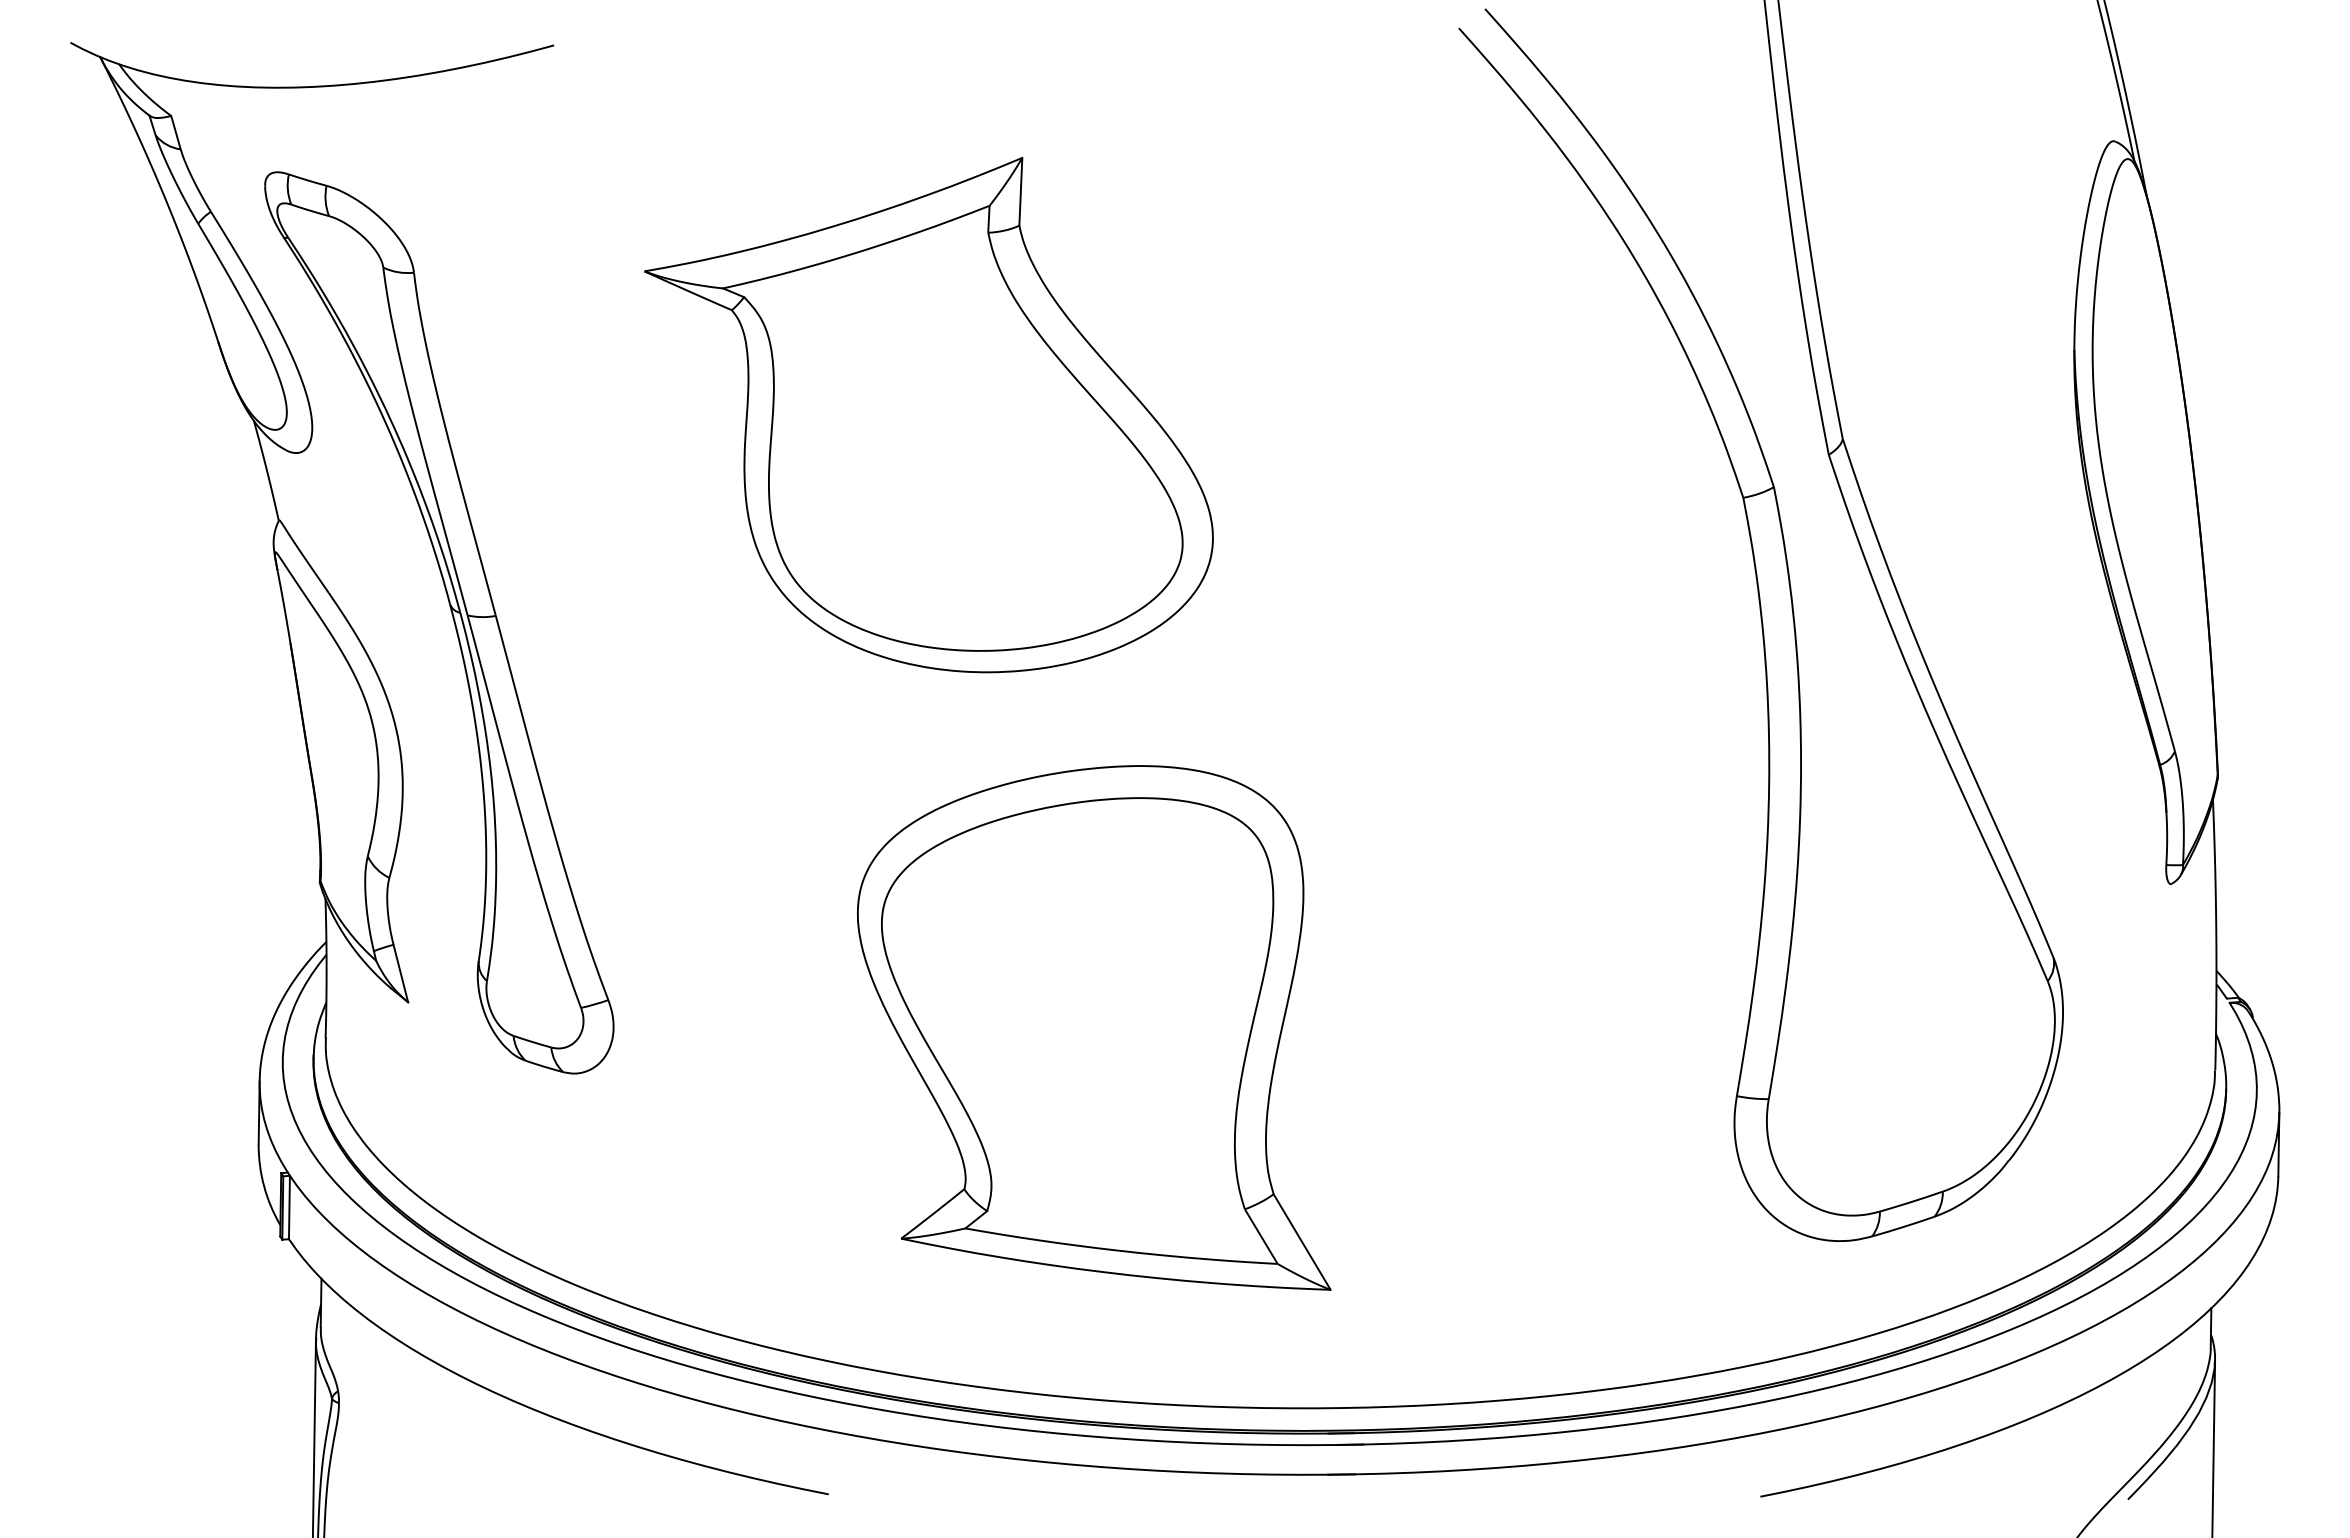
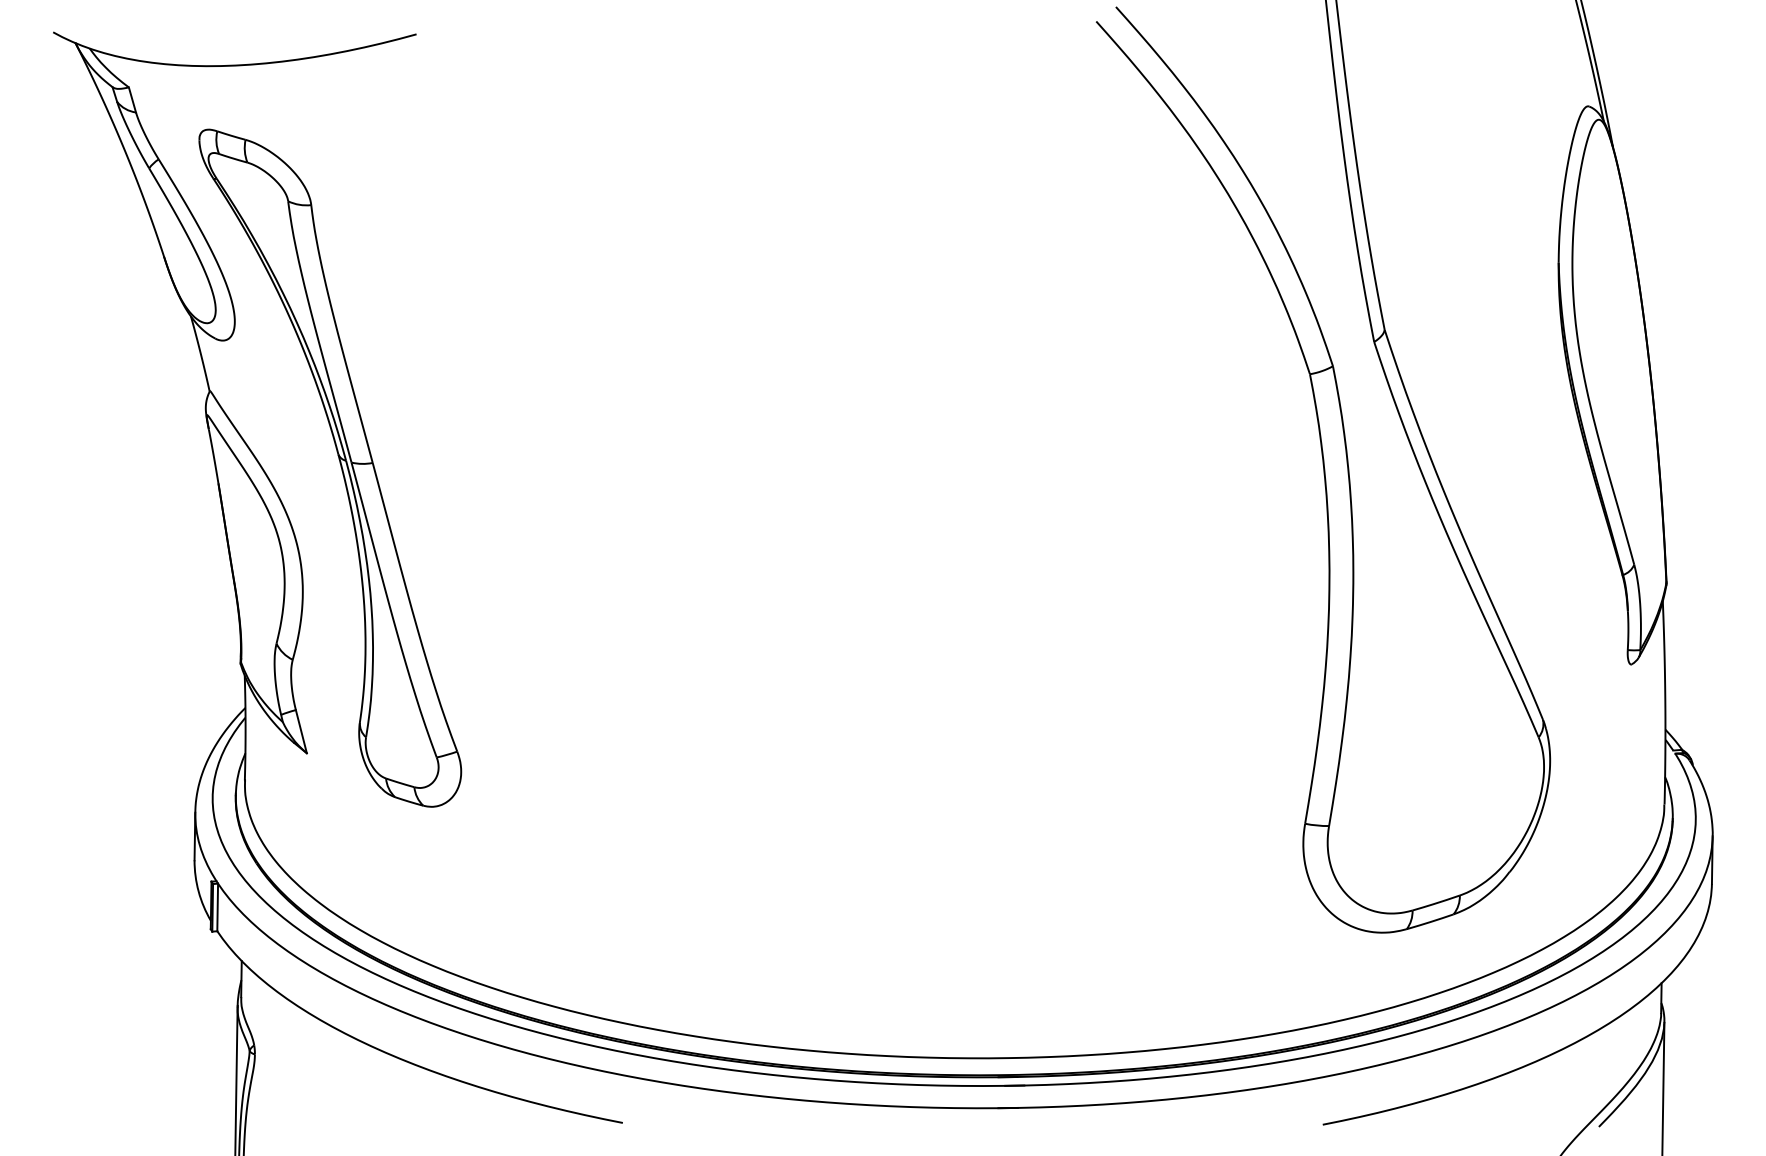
part: (928, 415) -> (697, 312), removed
part: (1094, 1027) -> (822, 772), removed

